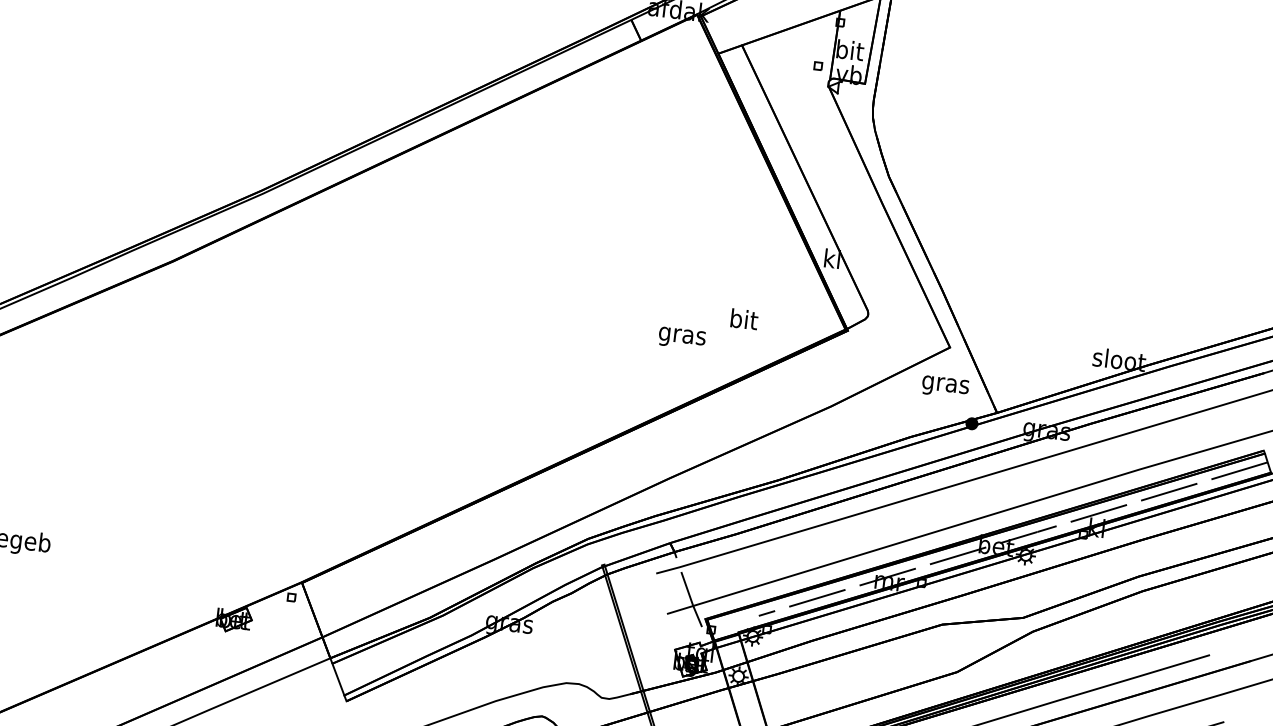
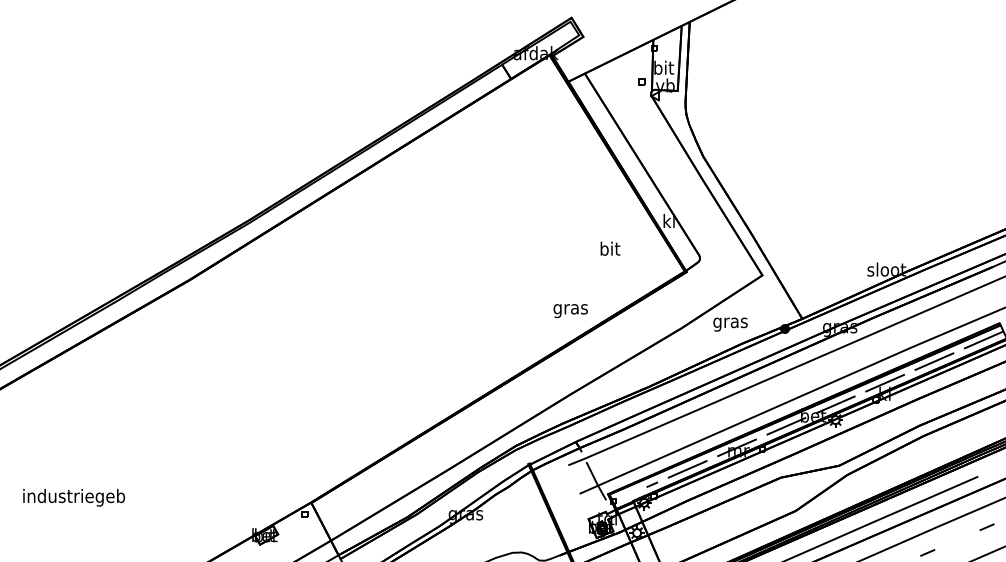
text: (744, 319) -> (610, 248), moved
text: (681, 339) -> (570, 311), moved
text: (945, 386) -> (730, 324), moved

